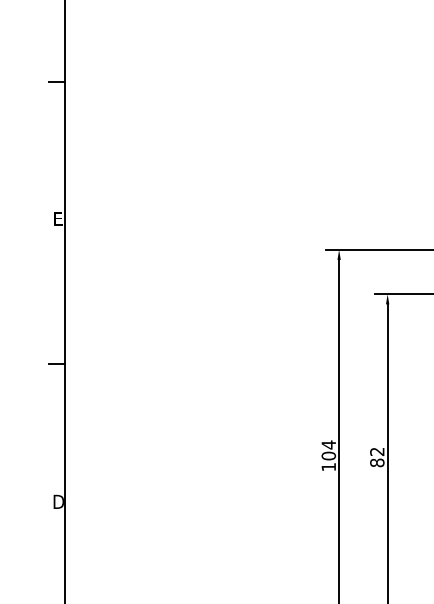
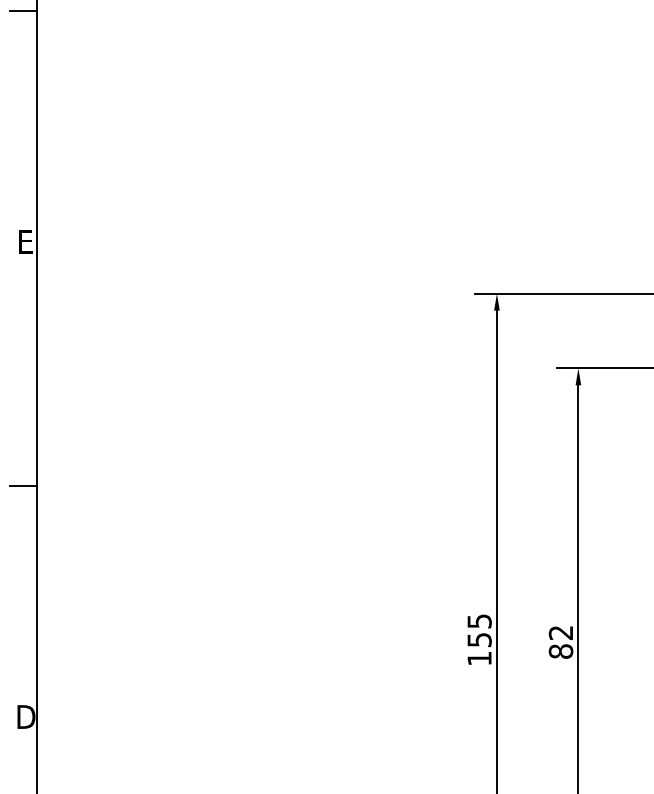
text: (328, 450) -> (479, 630), 104 -> 155

